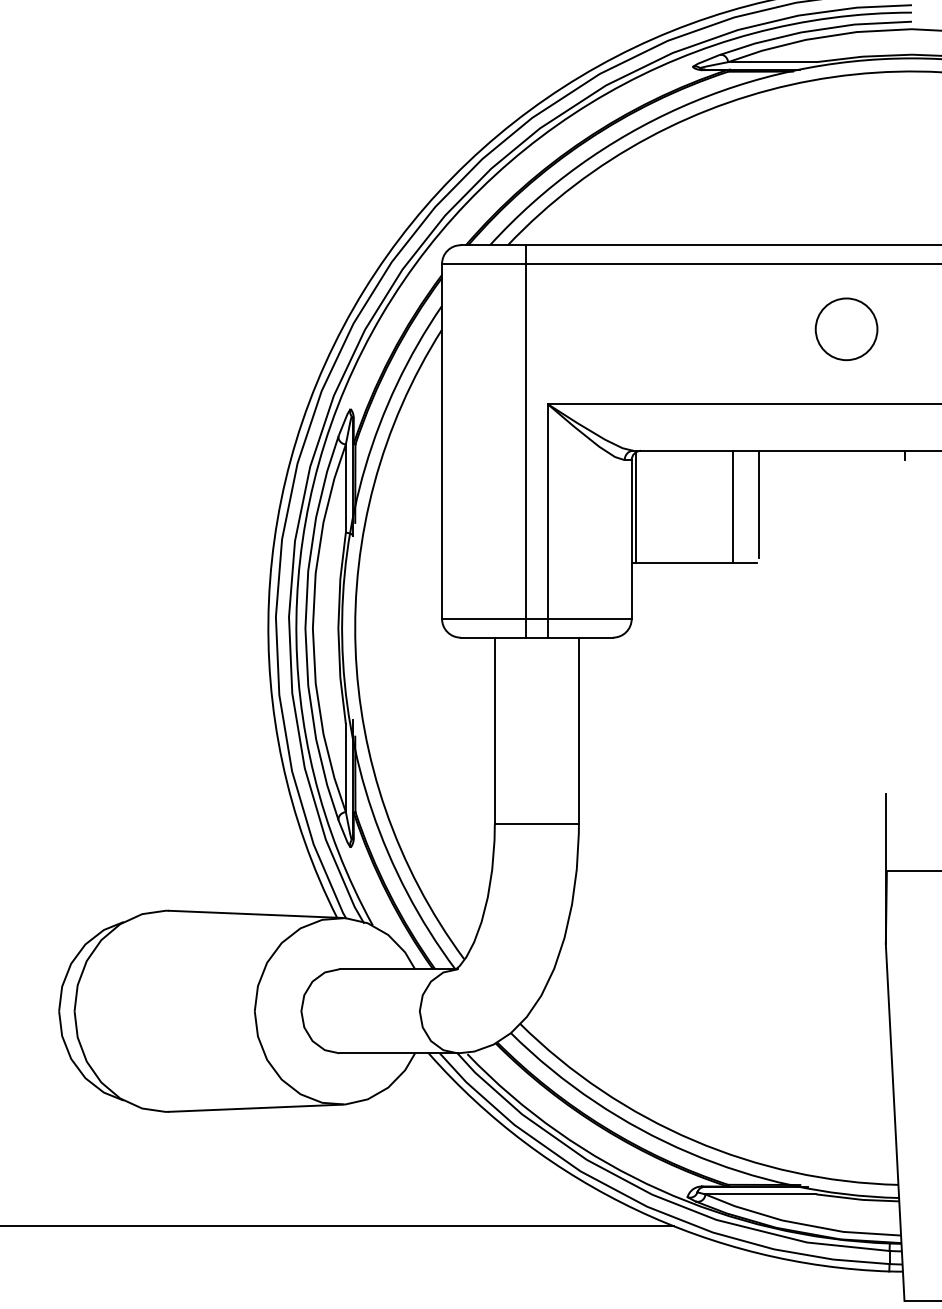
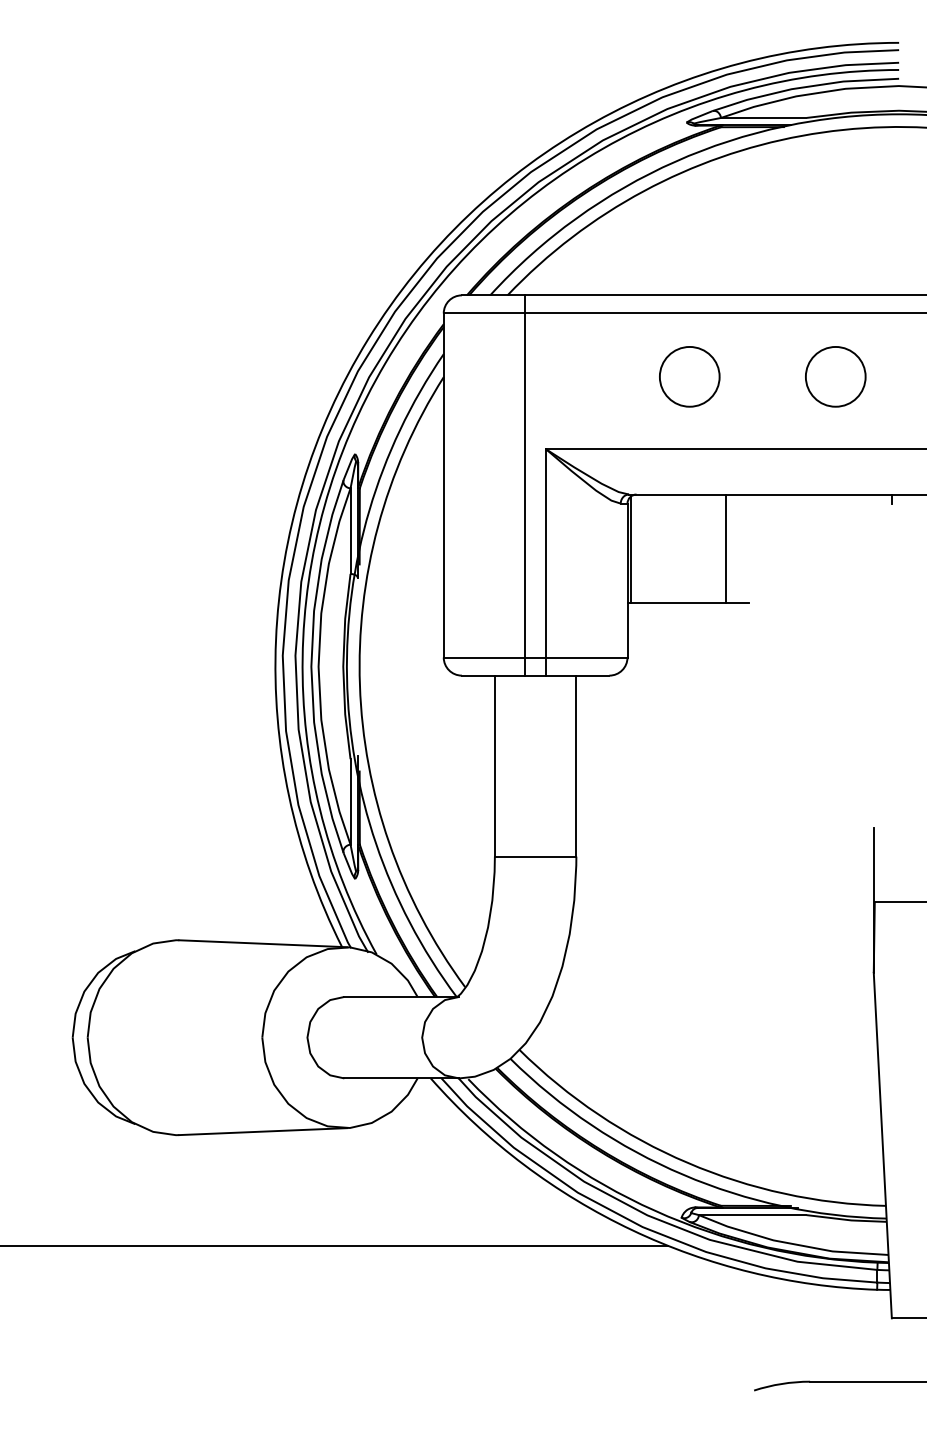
circle: (695, 328) -> (689, 376), added
line: (759, 504) -> (751, 546), removed

